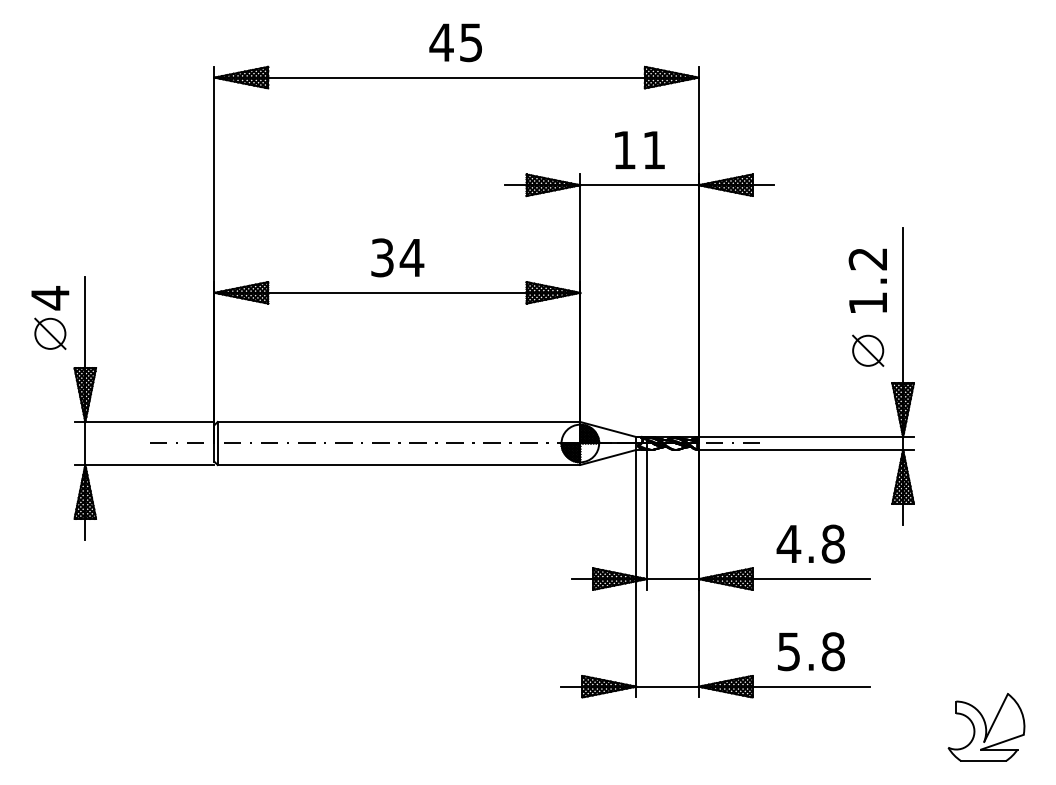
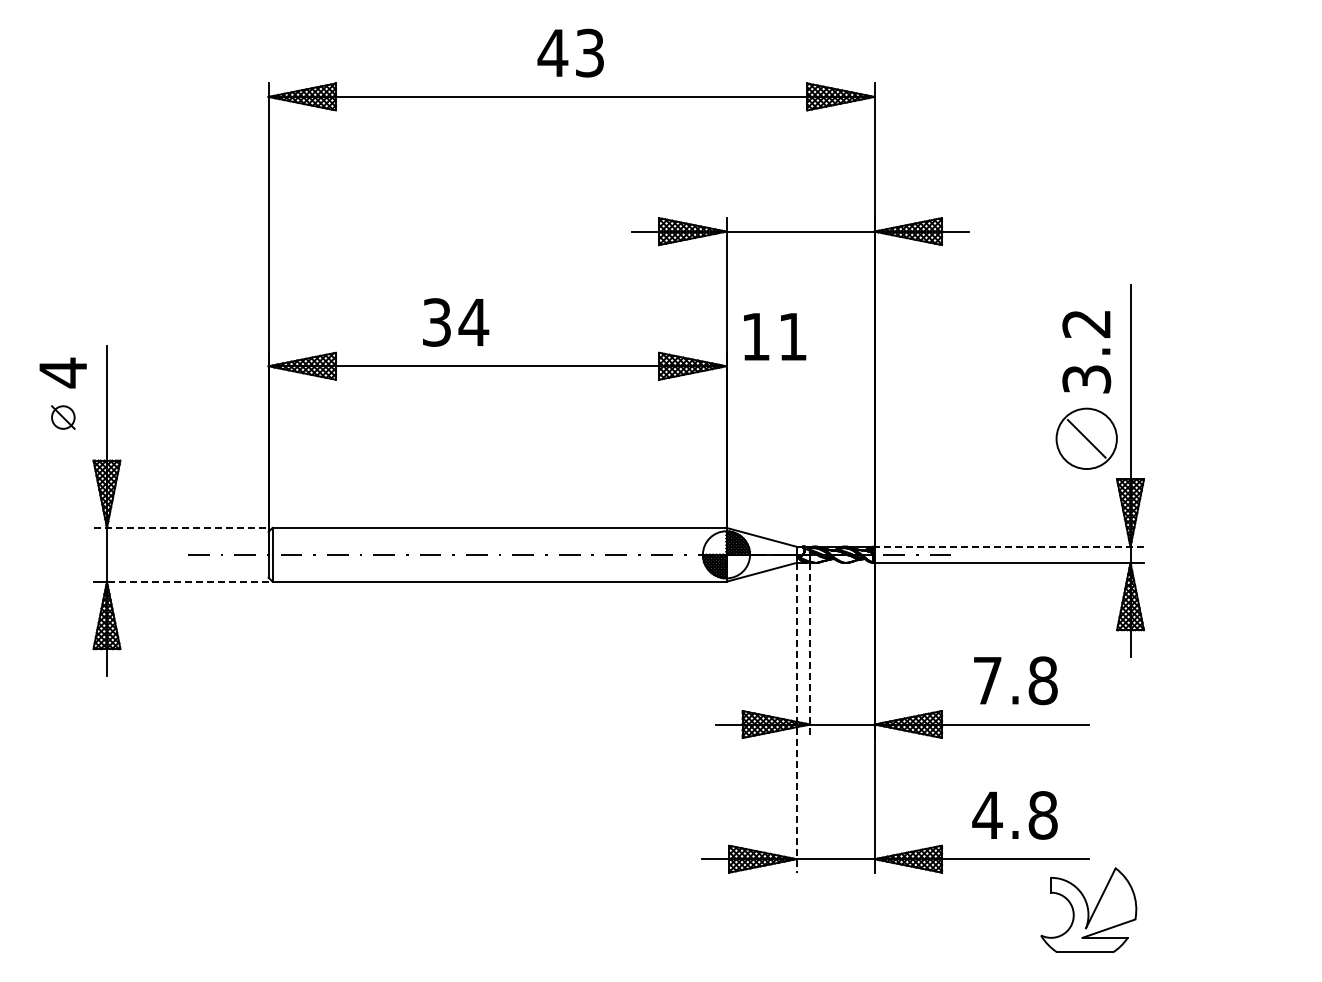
text: (470, 42) -> (589, 52), 45 -> 43
text: (640, 150) -> (775, 336), moved
text: (398, 257) -> (456, 322), moved
text: (867, 303) -> (1086, 379), 1.2 -> 3.2
part: (50, 333) -> (63, 417), size x0.6
circle: (867, 350) -> (1086, 438), size x1.6
line: (144, 421) -> (181, 527), solid -> dashed
line: (806, 436) -> (1009, 546), solid -> dashed
line: (149, 464) -> (187, 581), solid -> dashed
line: (646, 519) -> (809, 650), solid -> dashed
text: (788, 543) -> (987, 680), 4.8 -> 7.8
line: (636, 573) -> (796, 717), solid -> dashed
text: (788, 651) -> (987, 815), 5.8 -> 4.8
part: (986, 726) -> (1088, 909), moved

